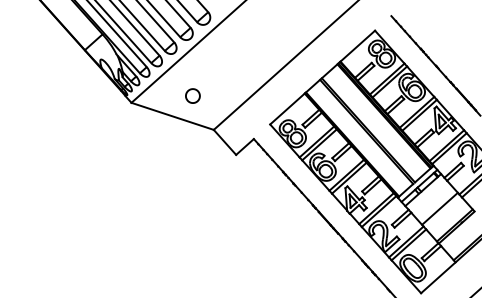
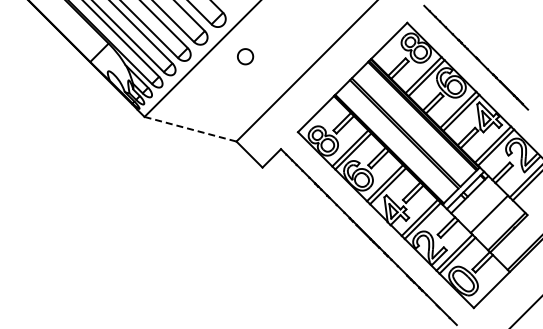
part: (192, 95) -> (245, 56), moved
line: (172, 116) -> (190, 129), solid -> dashed

